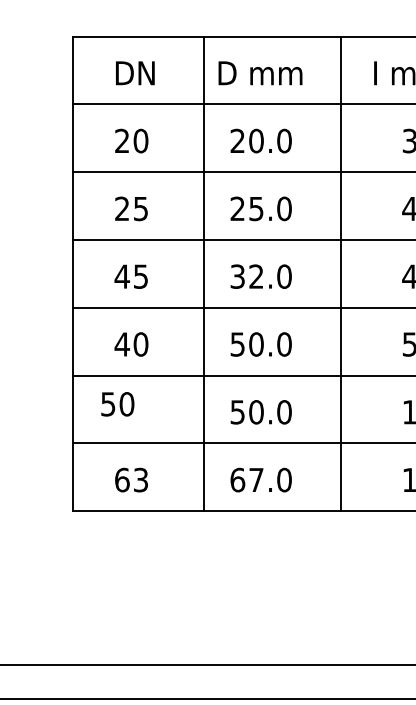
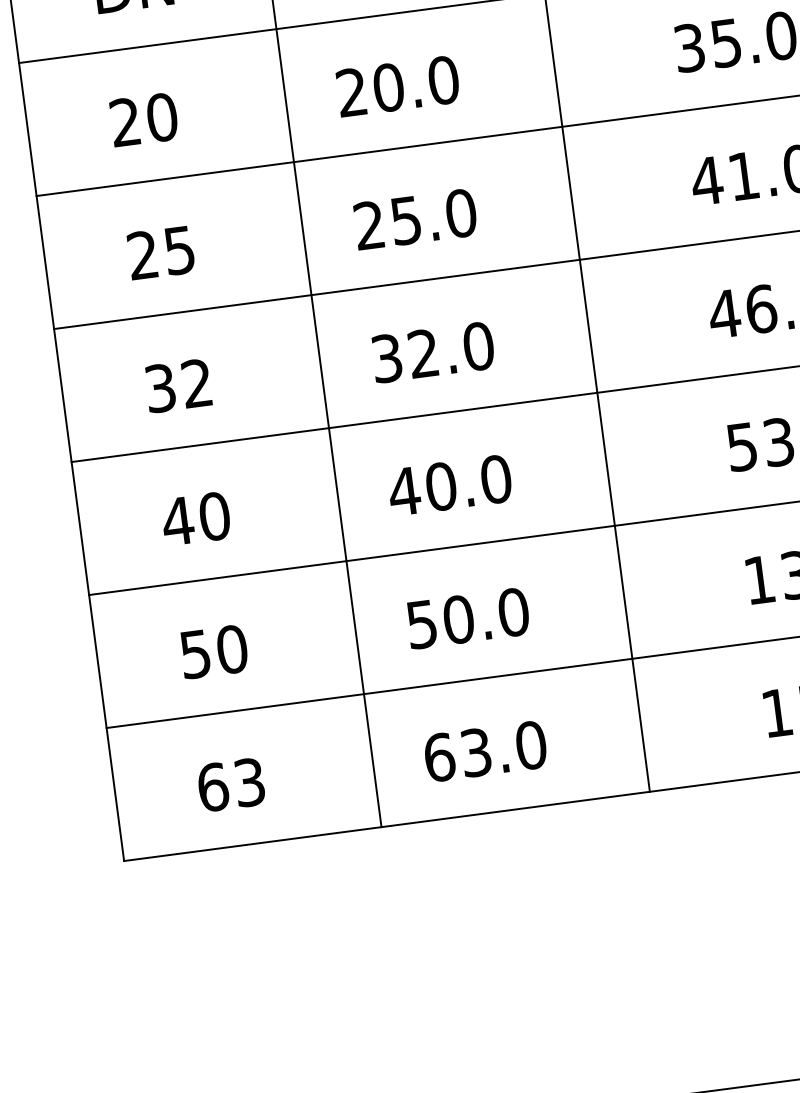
text: (130, 276) -> (176, 385), 45 -> 32
text: (237, 344) -> (404, 491), 50.0 -> 40.0
text: (117, 404) -> (213, 652), moved
text: (256, 479) -> (476, 751), 67.0 -> 63.0

